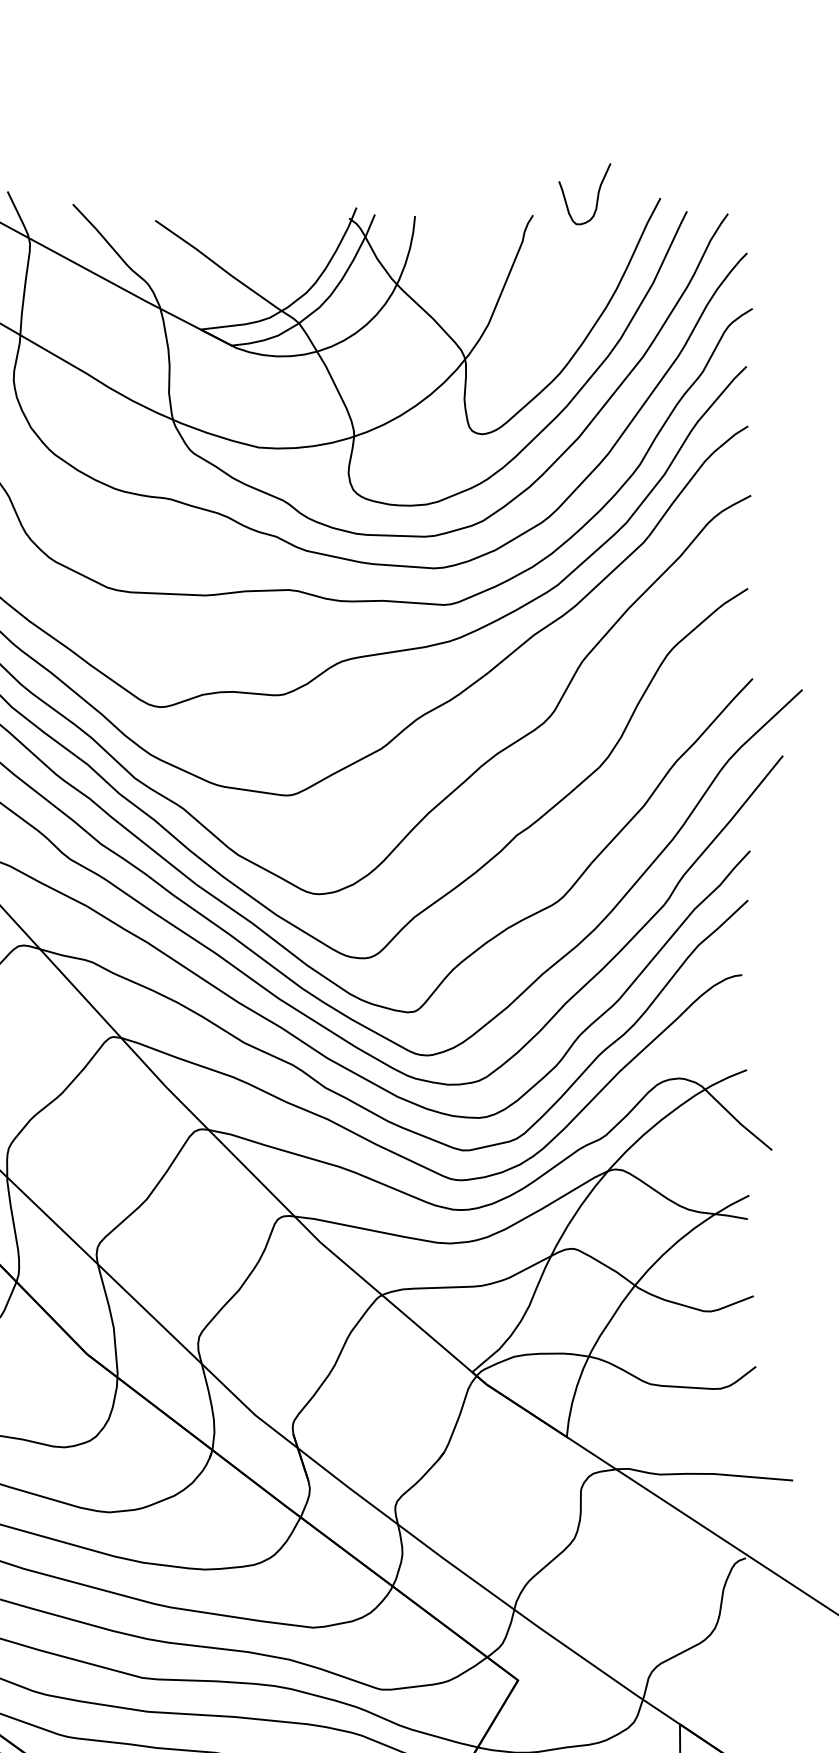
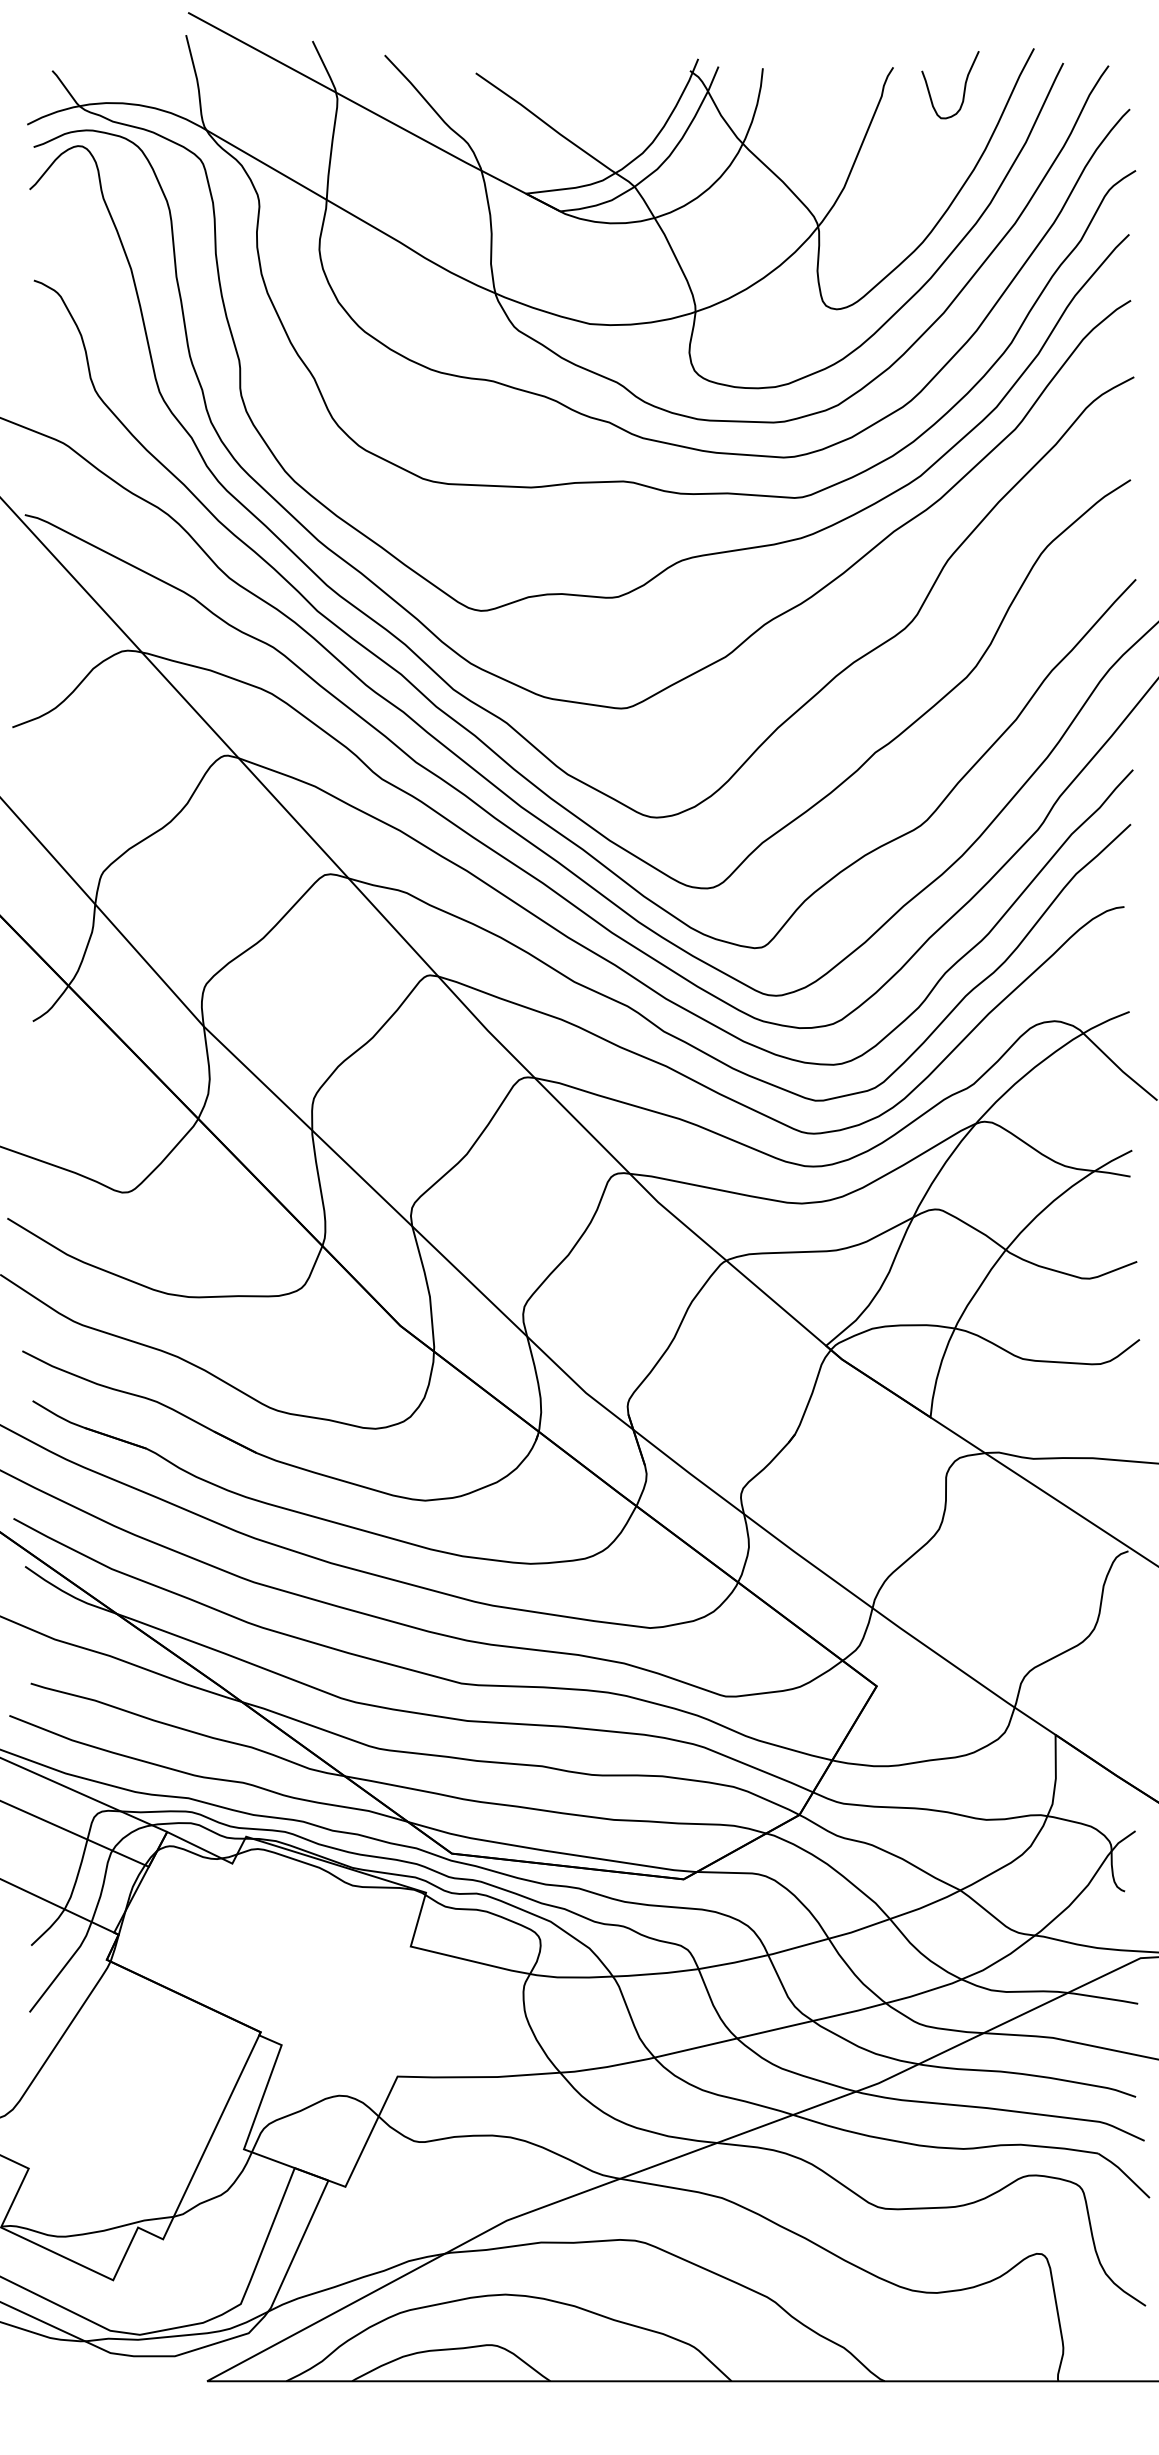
curve: (596, 199) -> (963, 90), moved

